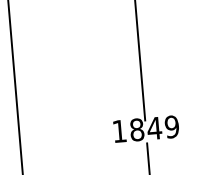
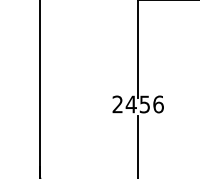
text: (145, 129) -> (137, 104), 1849 -> 2456

